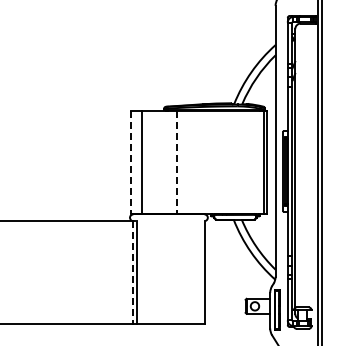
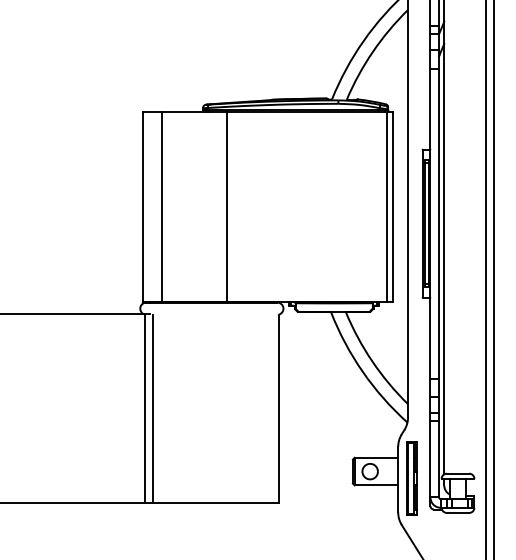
line: (131, 162) -> (143, 207), dashed -> solid
line: (177, 162) -> (227, 207), dashed -> solid
line: (132, 272) -> (144, 409), dashed -> solid

